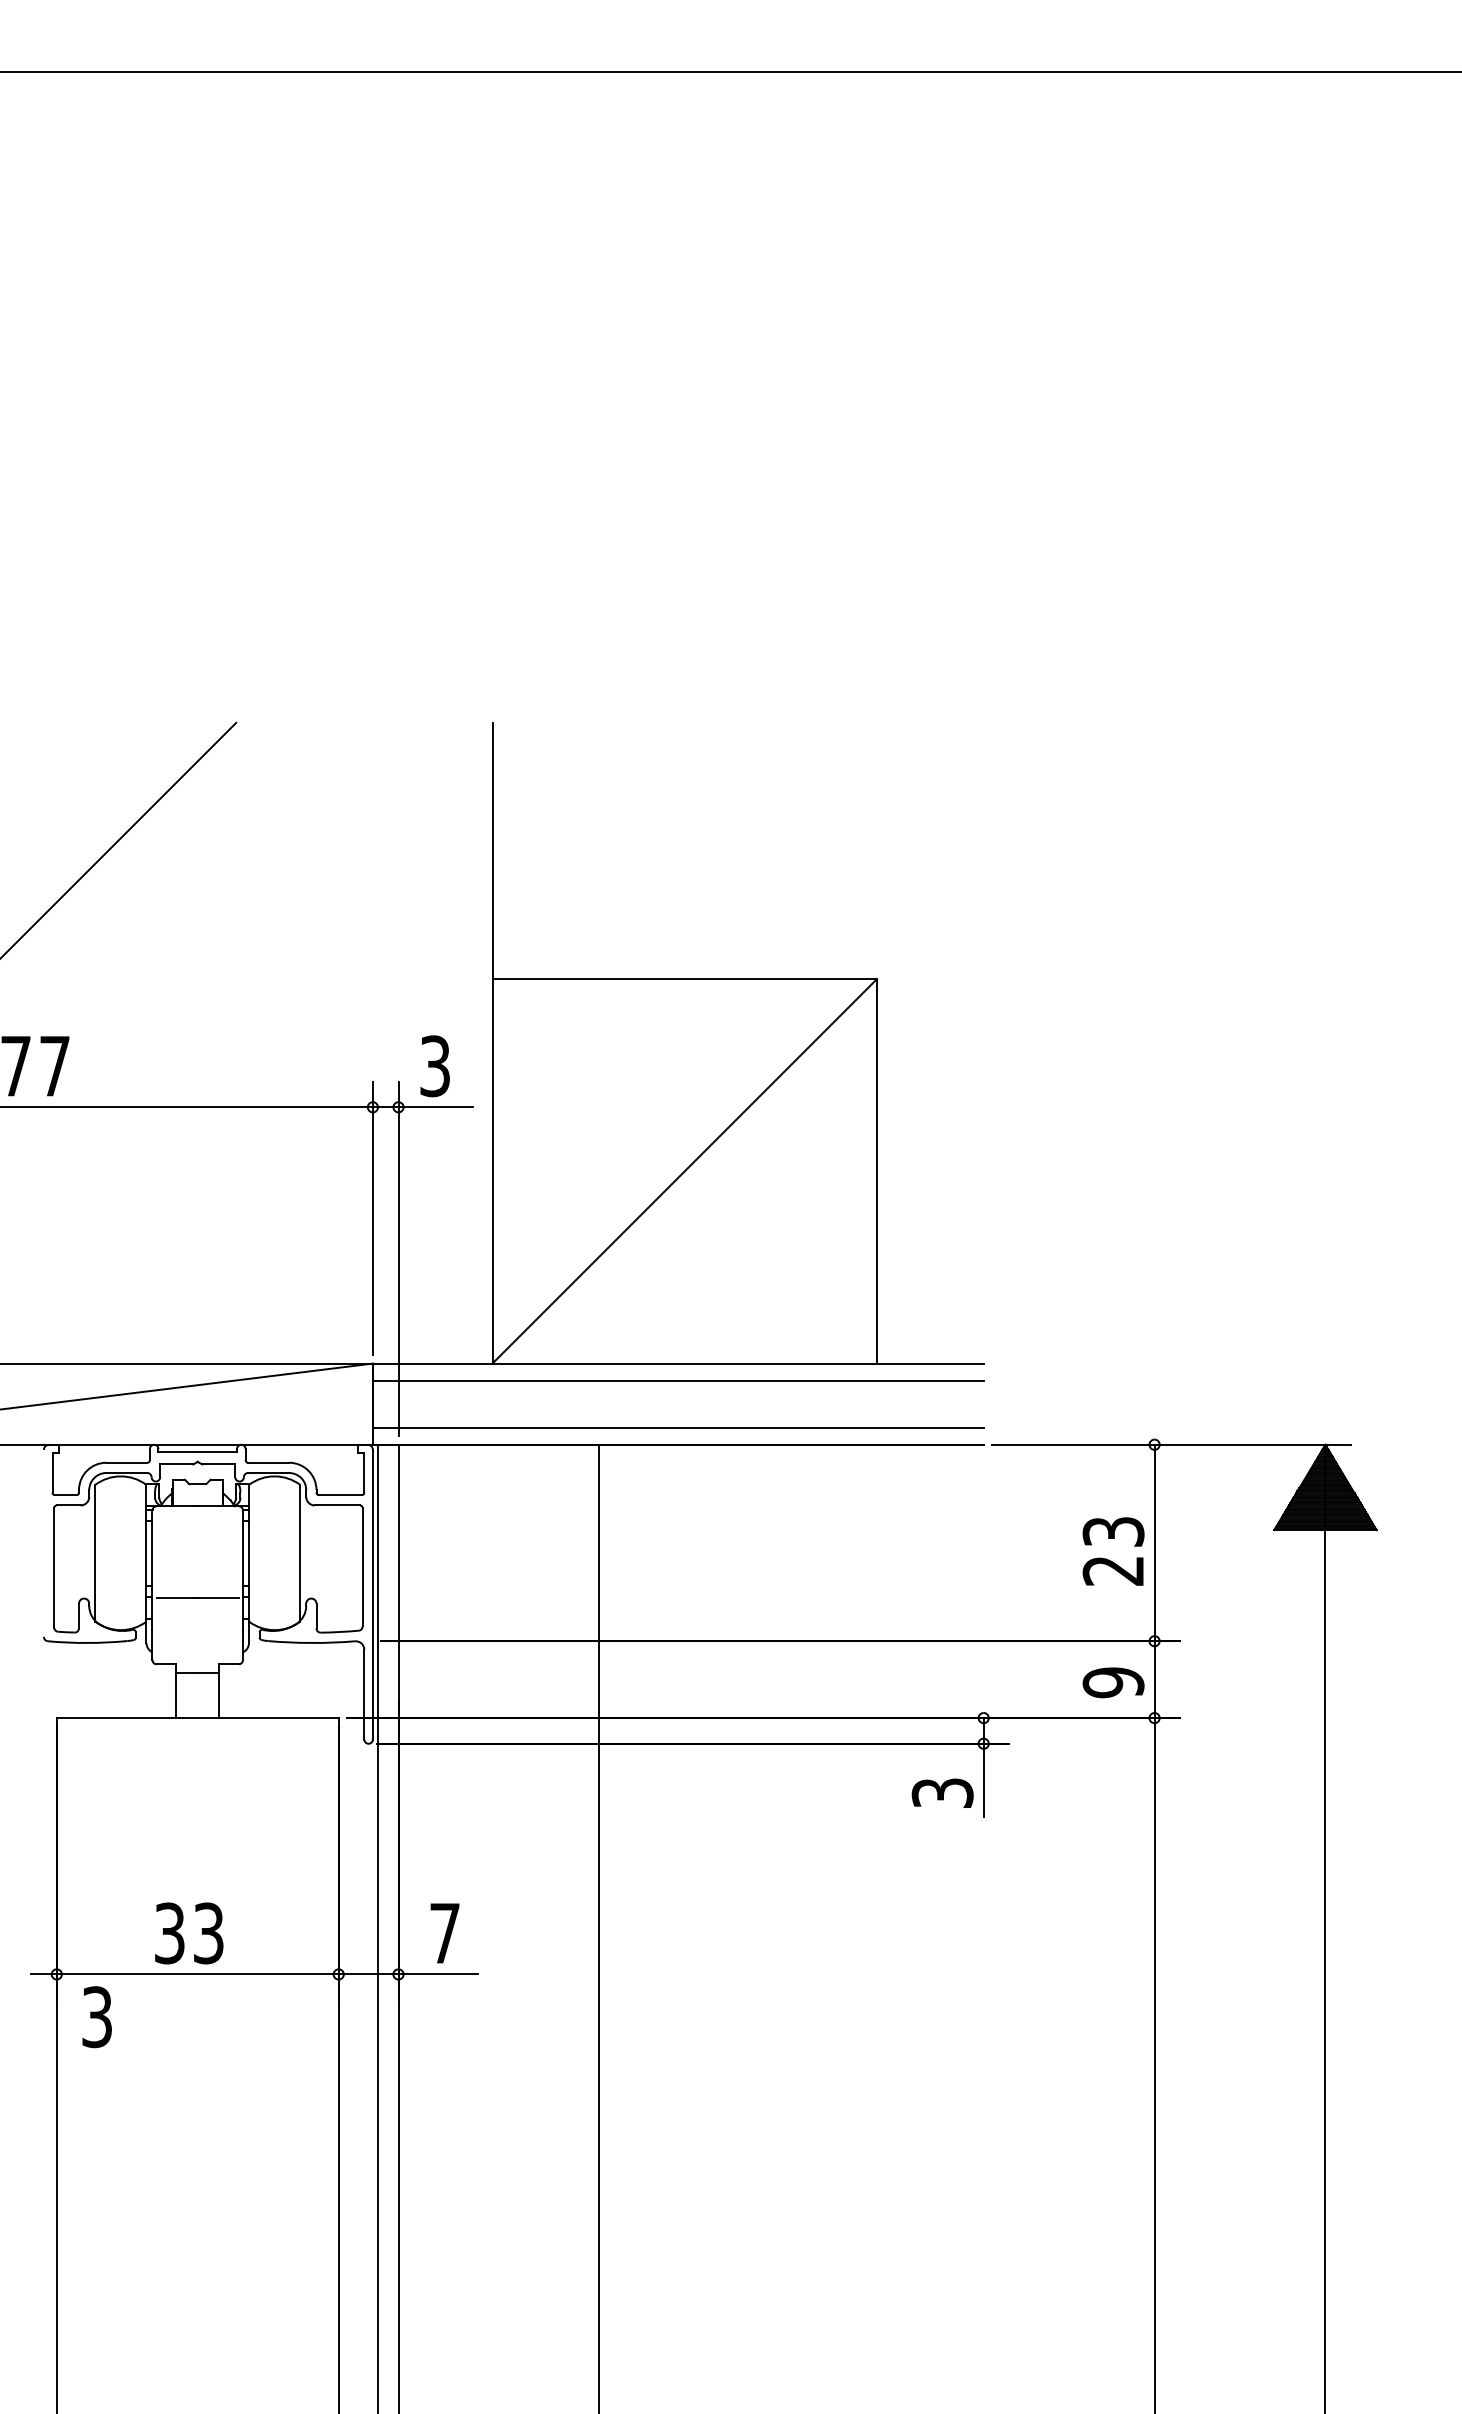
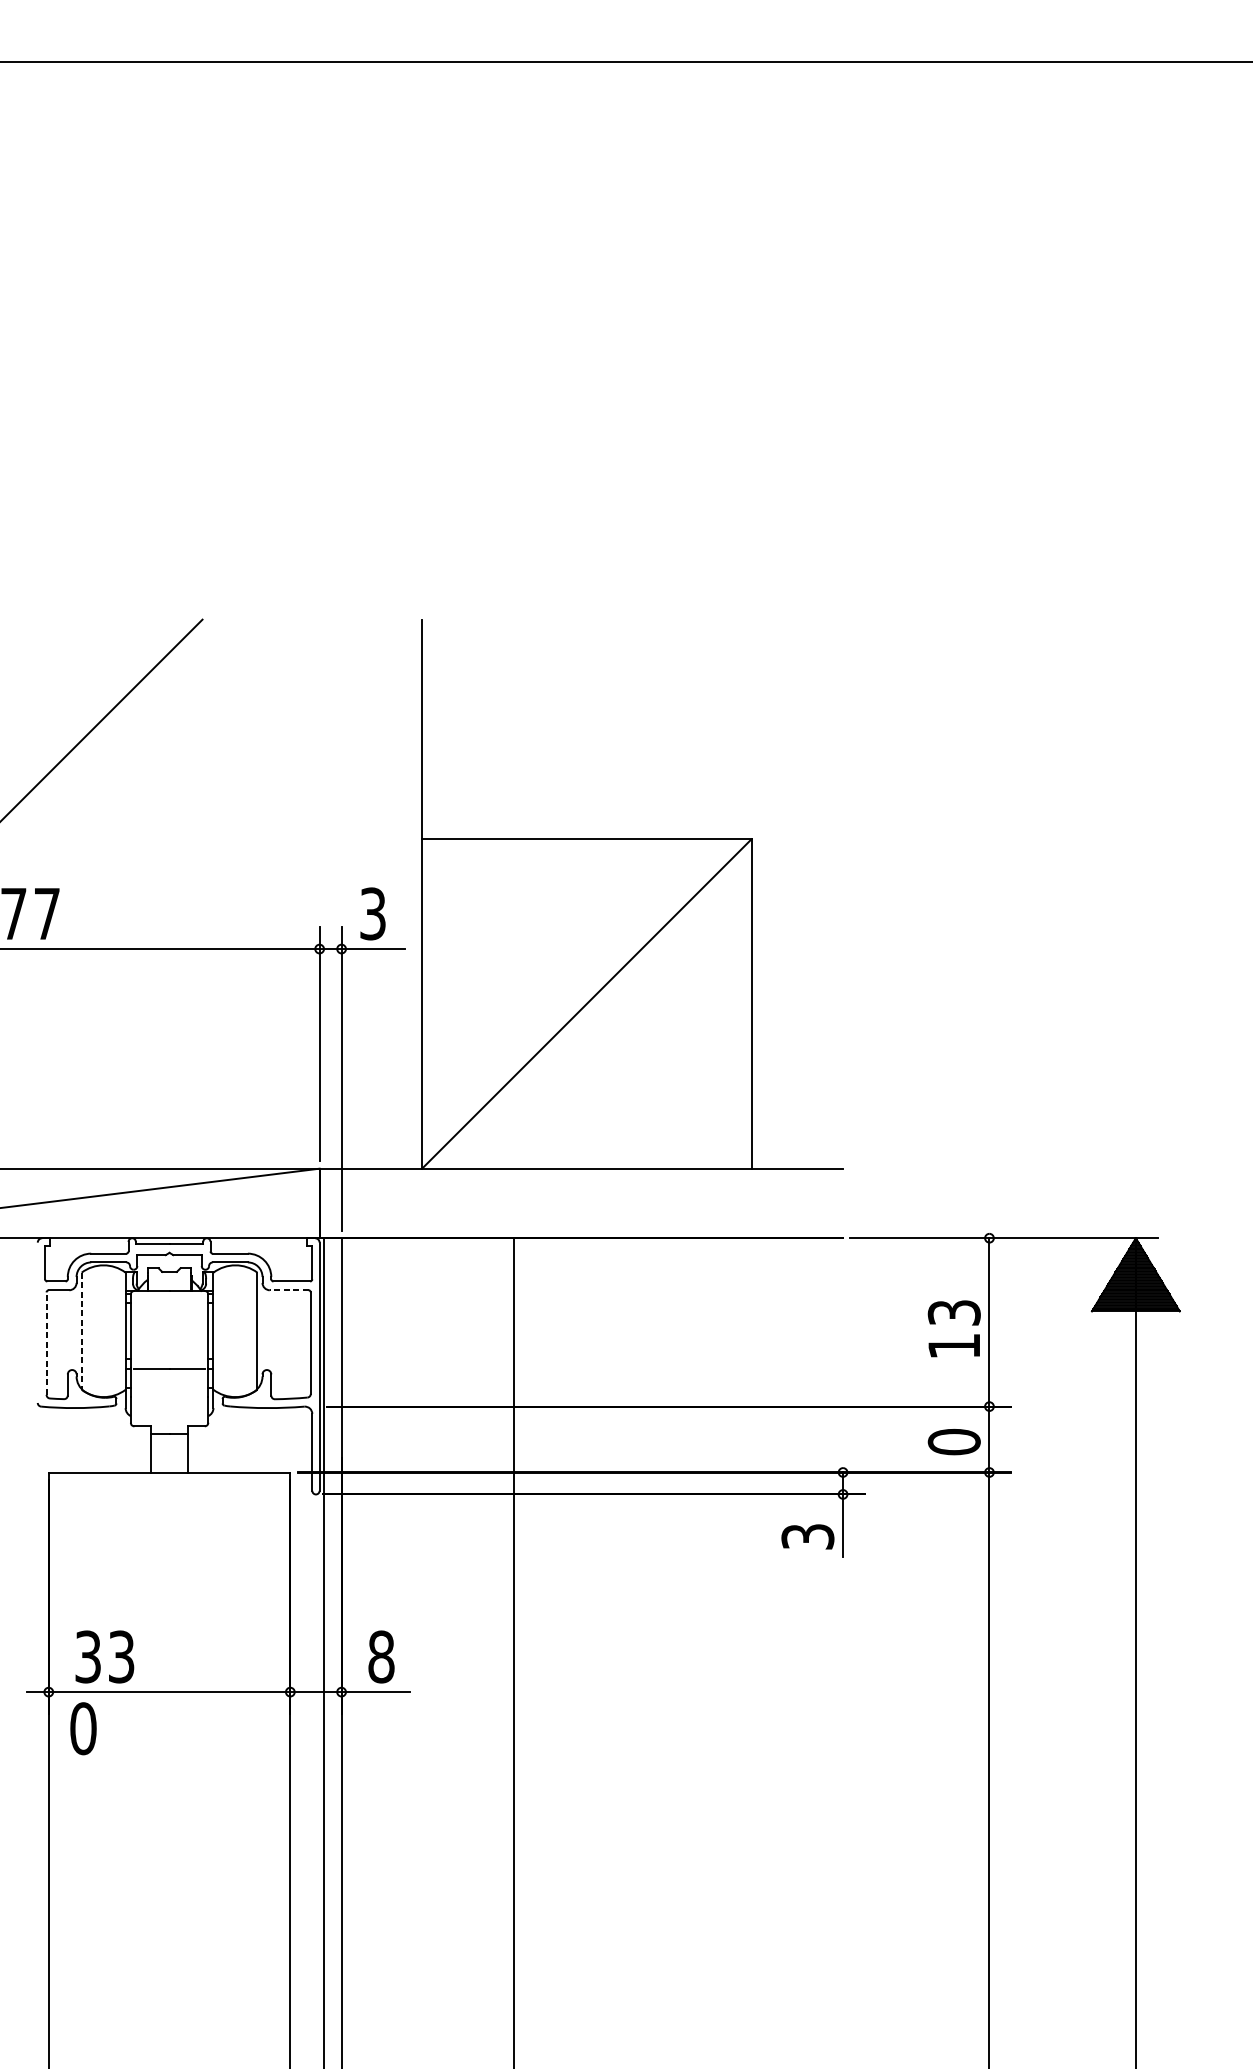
line: (677, 1380) -> (580, 1183), removed
line: (677, 1427) -> (580, 1223), removed
line: (337, 1505) -> (289, 1290), solid -> dashed
line: (95, 1553) -> (81, 1331), solid -> dashed
line: (54, 1567) -> (46, 1343), solid -> dashed
text: (1112, 1571) -> (953, 1346), 23 -> 13
text: (1113, 1682) -> (954, 1441), 9 -> 0
text: (189, 1933) -> (105, 1657), moved
text: (444, 1933) -> (380, 1657), 7 -> 8
text: (97, 2017) -> (83, 1729), 3 -> 0

